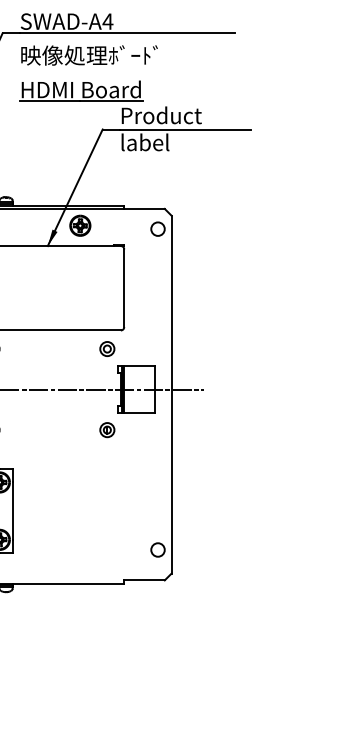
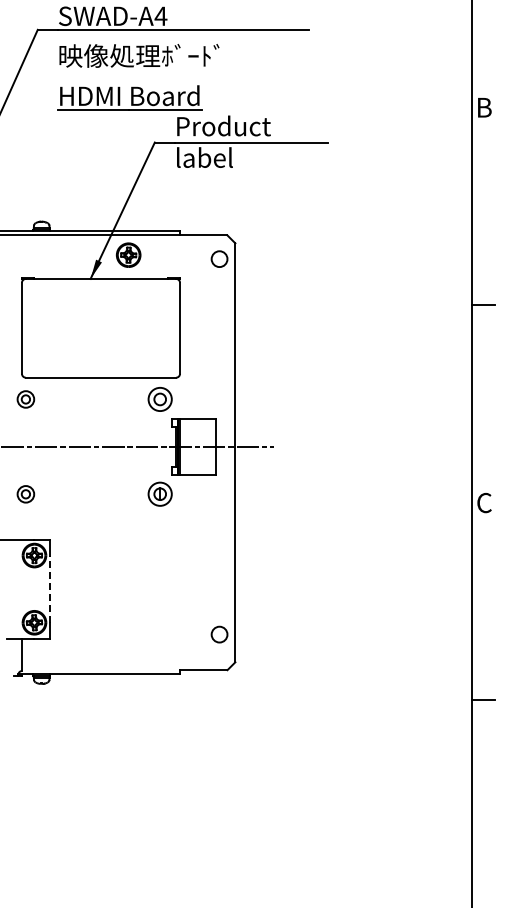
part: (107, 349) -> (160, 399), size x1.4
part: (107, 430) -> (160, 494), size x1.4
line: (13, 511) -> (50, 589), solid -> dashed

